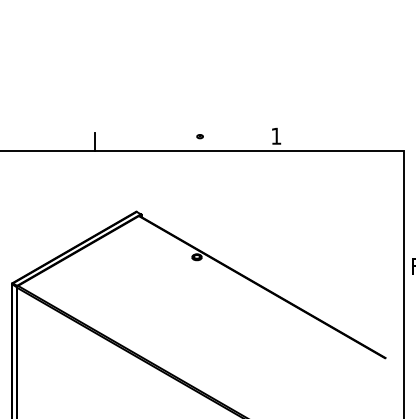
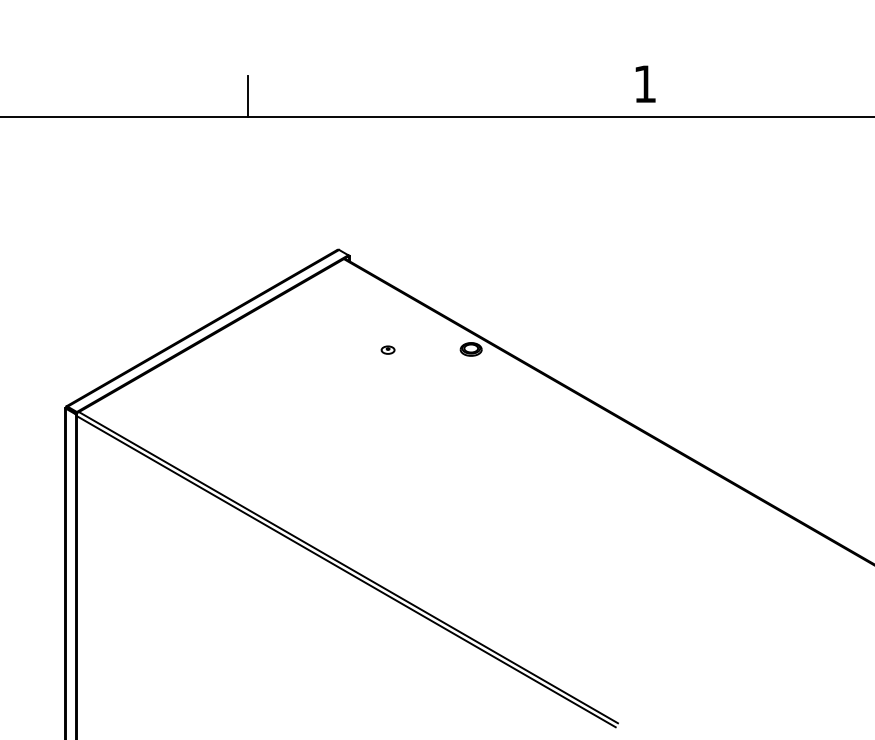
part: (199, 136) -> (386, 349), moved

